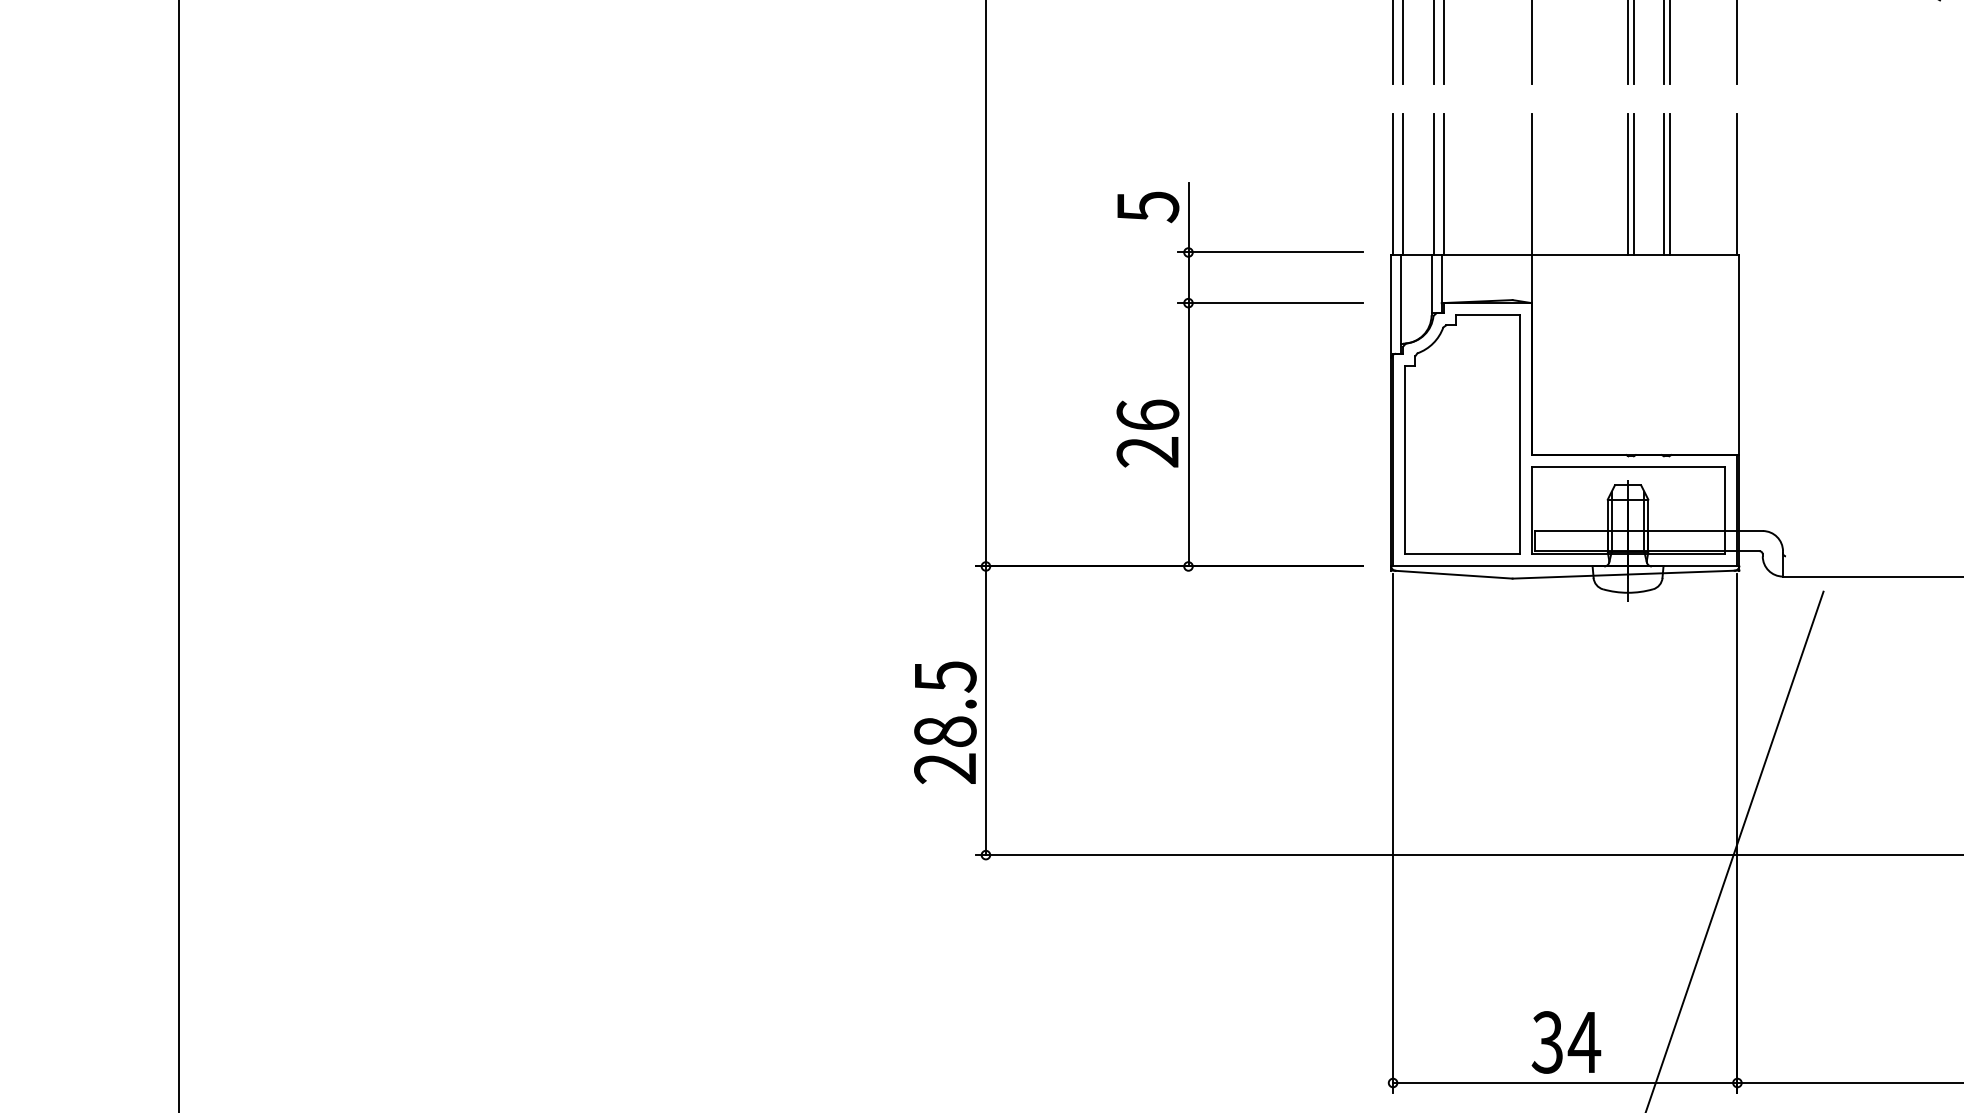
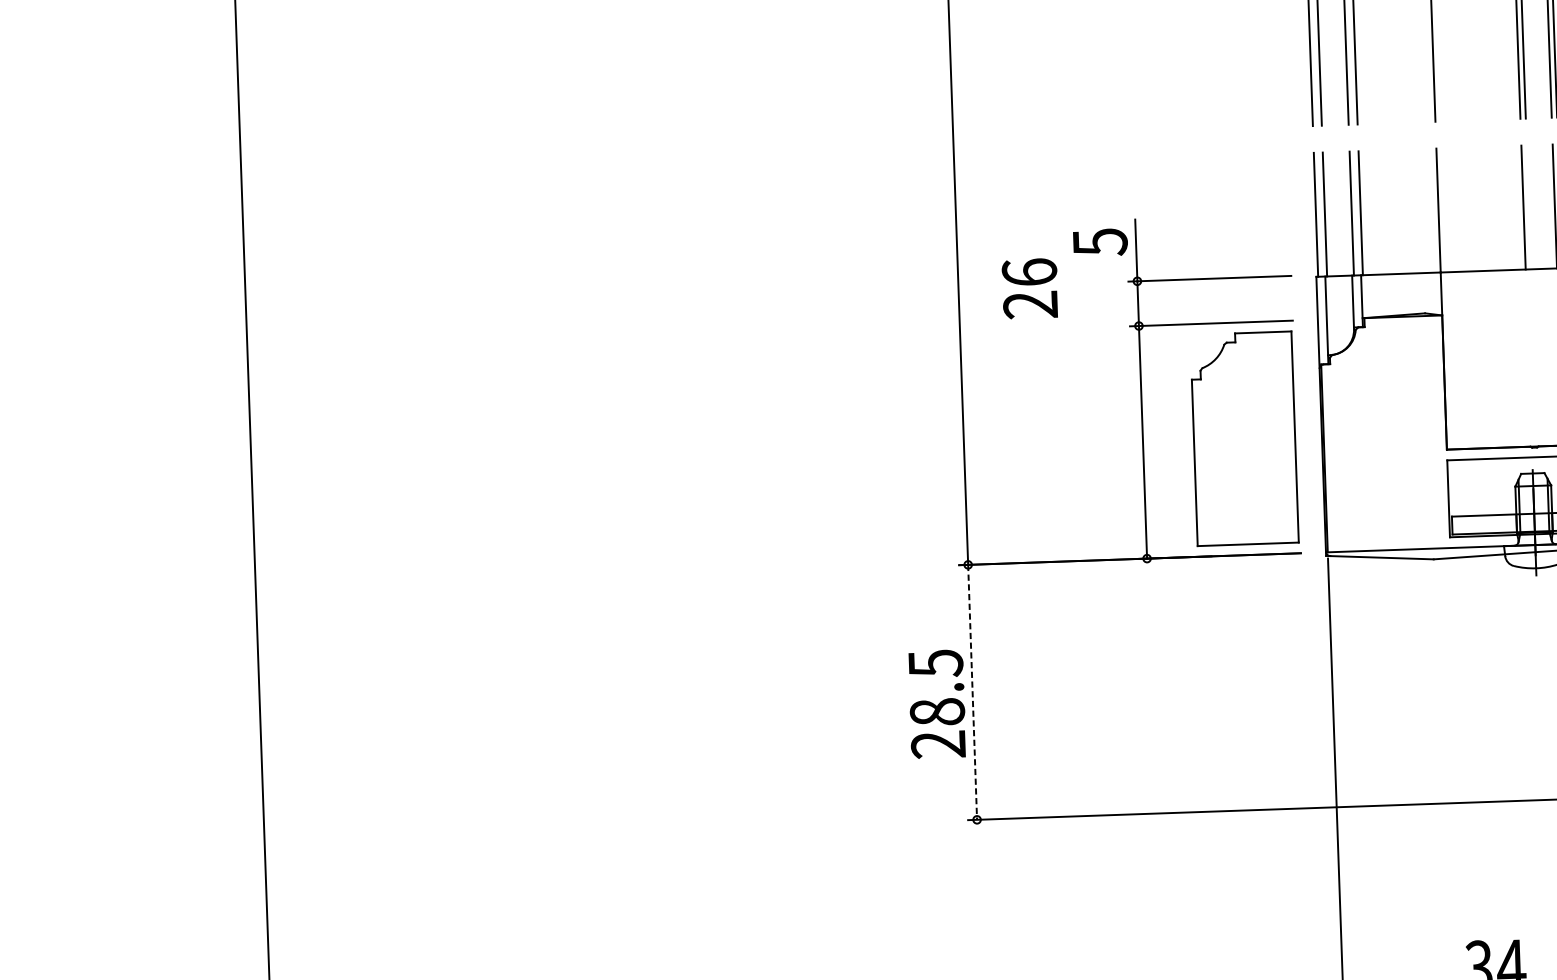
line: (1634, 184) -> (1529, 207), removed
text: (1147, 433) -> (1029, 288), moved
part: (1462, 434) -> (1244, 438), moved
line: (985, 711) -> (972, 692), solid -> dashed

